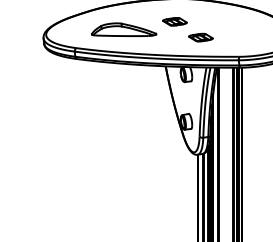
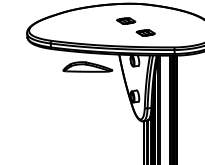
part: (124, 29) -> (88, 66), moved

